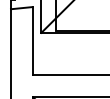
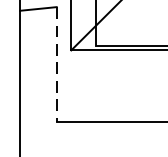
line: (32, 41) -> (56, 64), solid -> dashed

